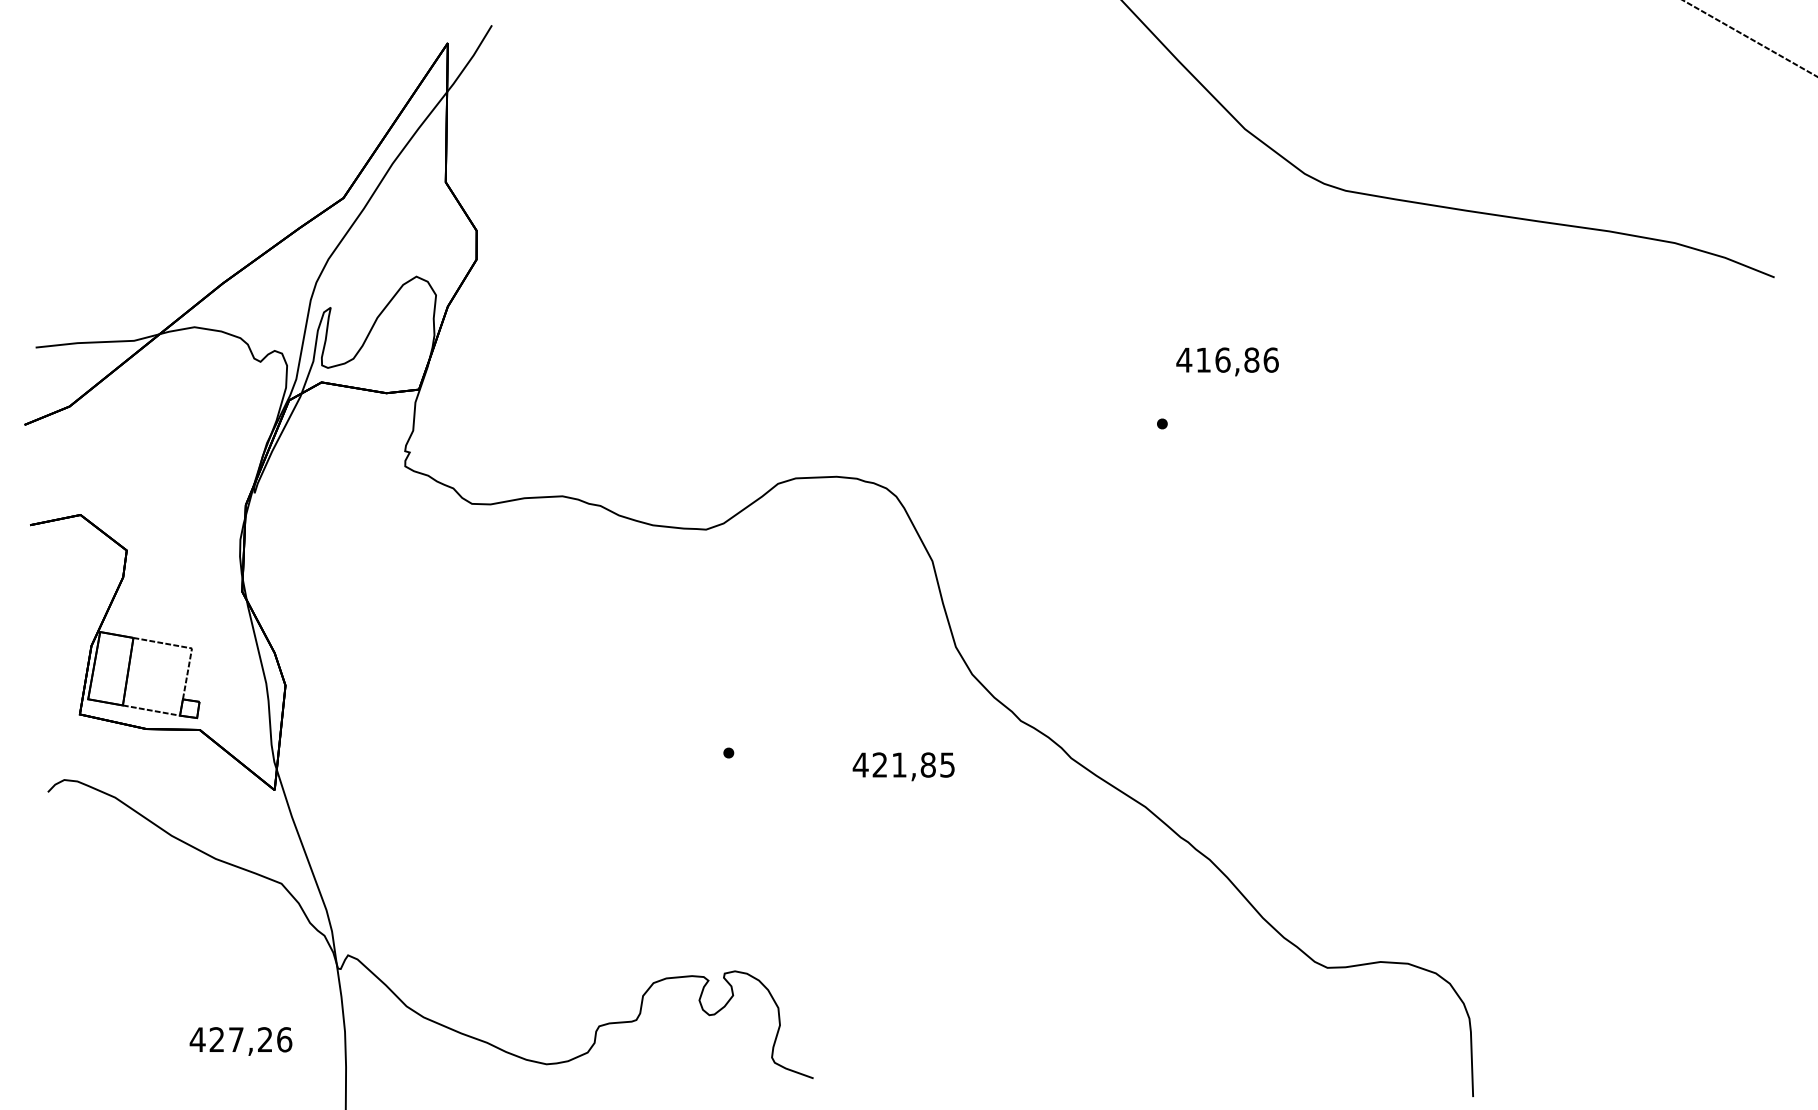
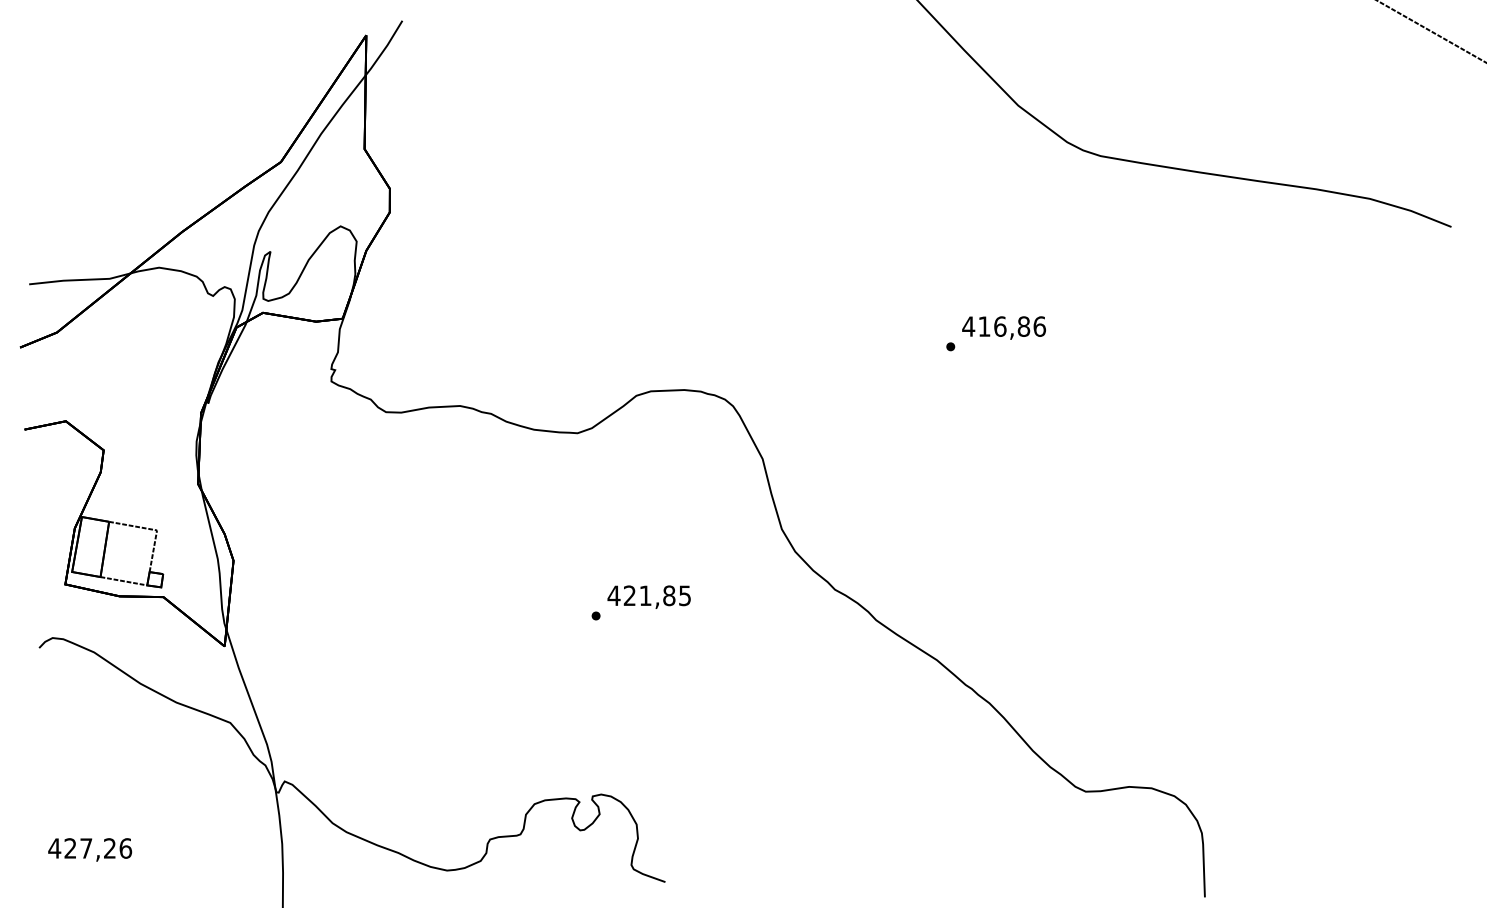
text: (1226, 361) -> (1003, 327), moved
text: (902, 765) -> (648, 596), moved
text: (241, 1040) -> (90, 849), moved

